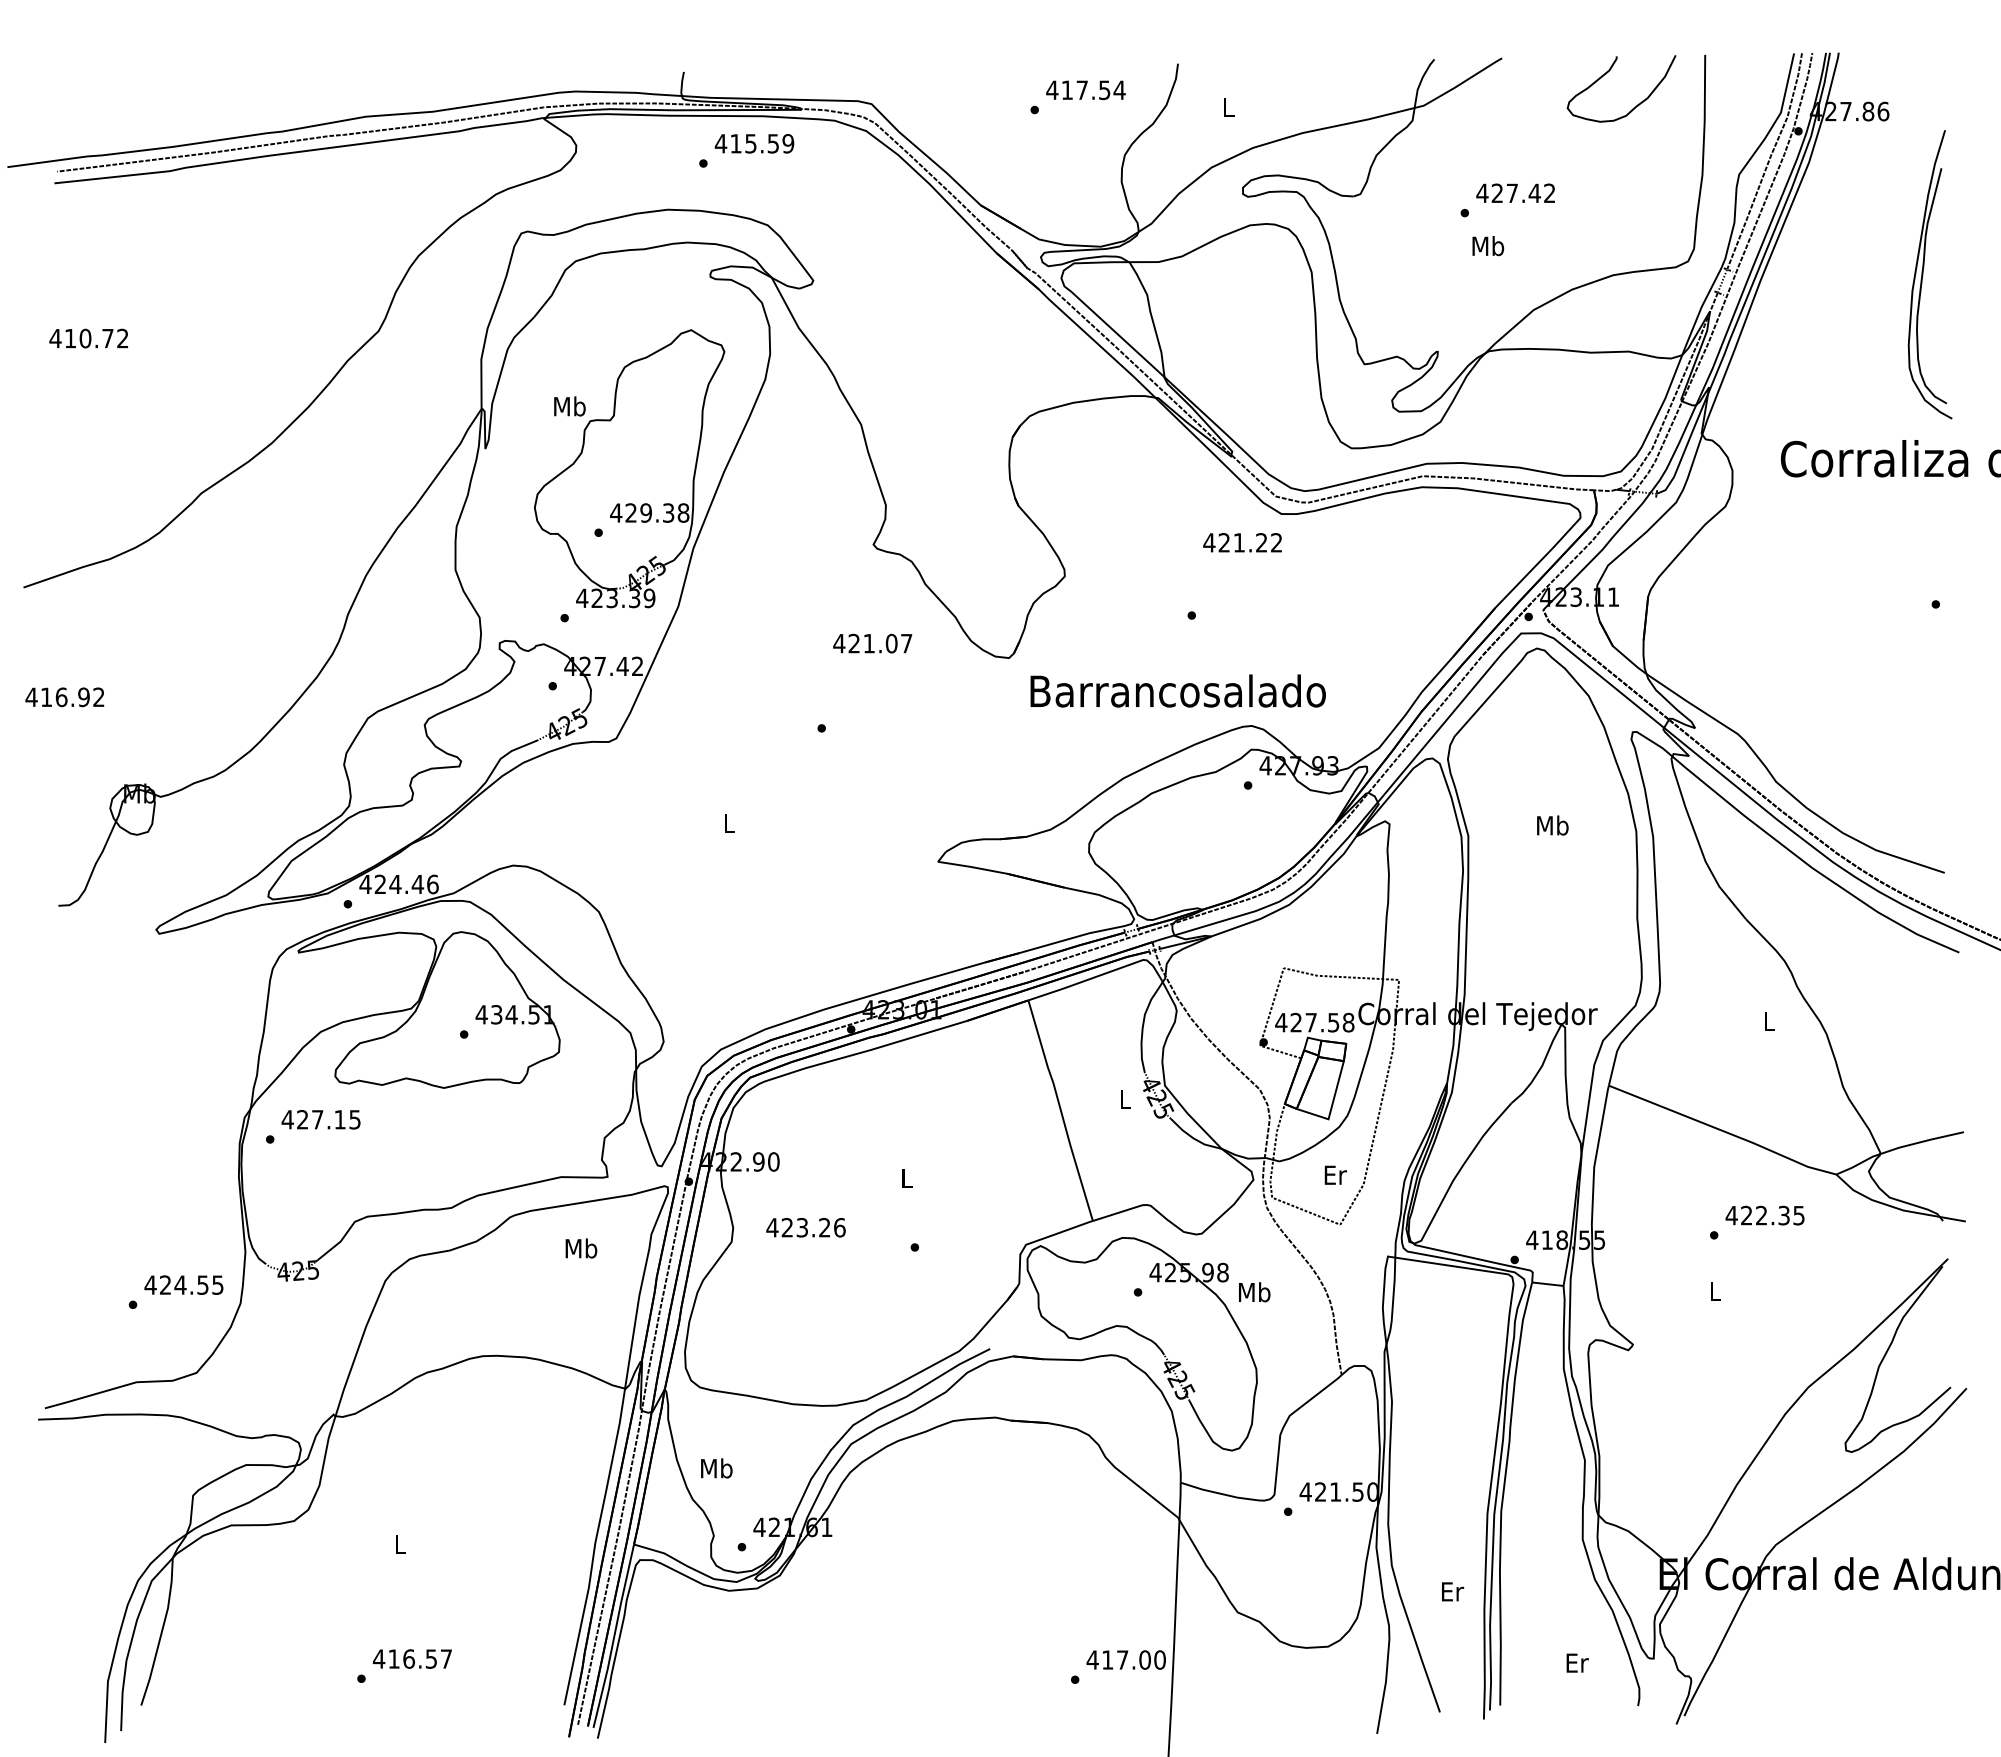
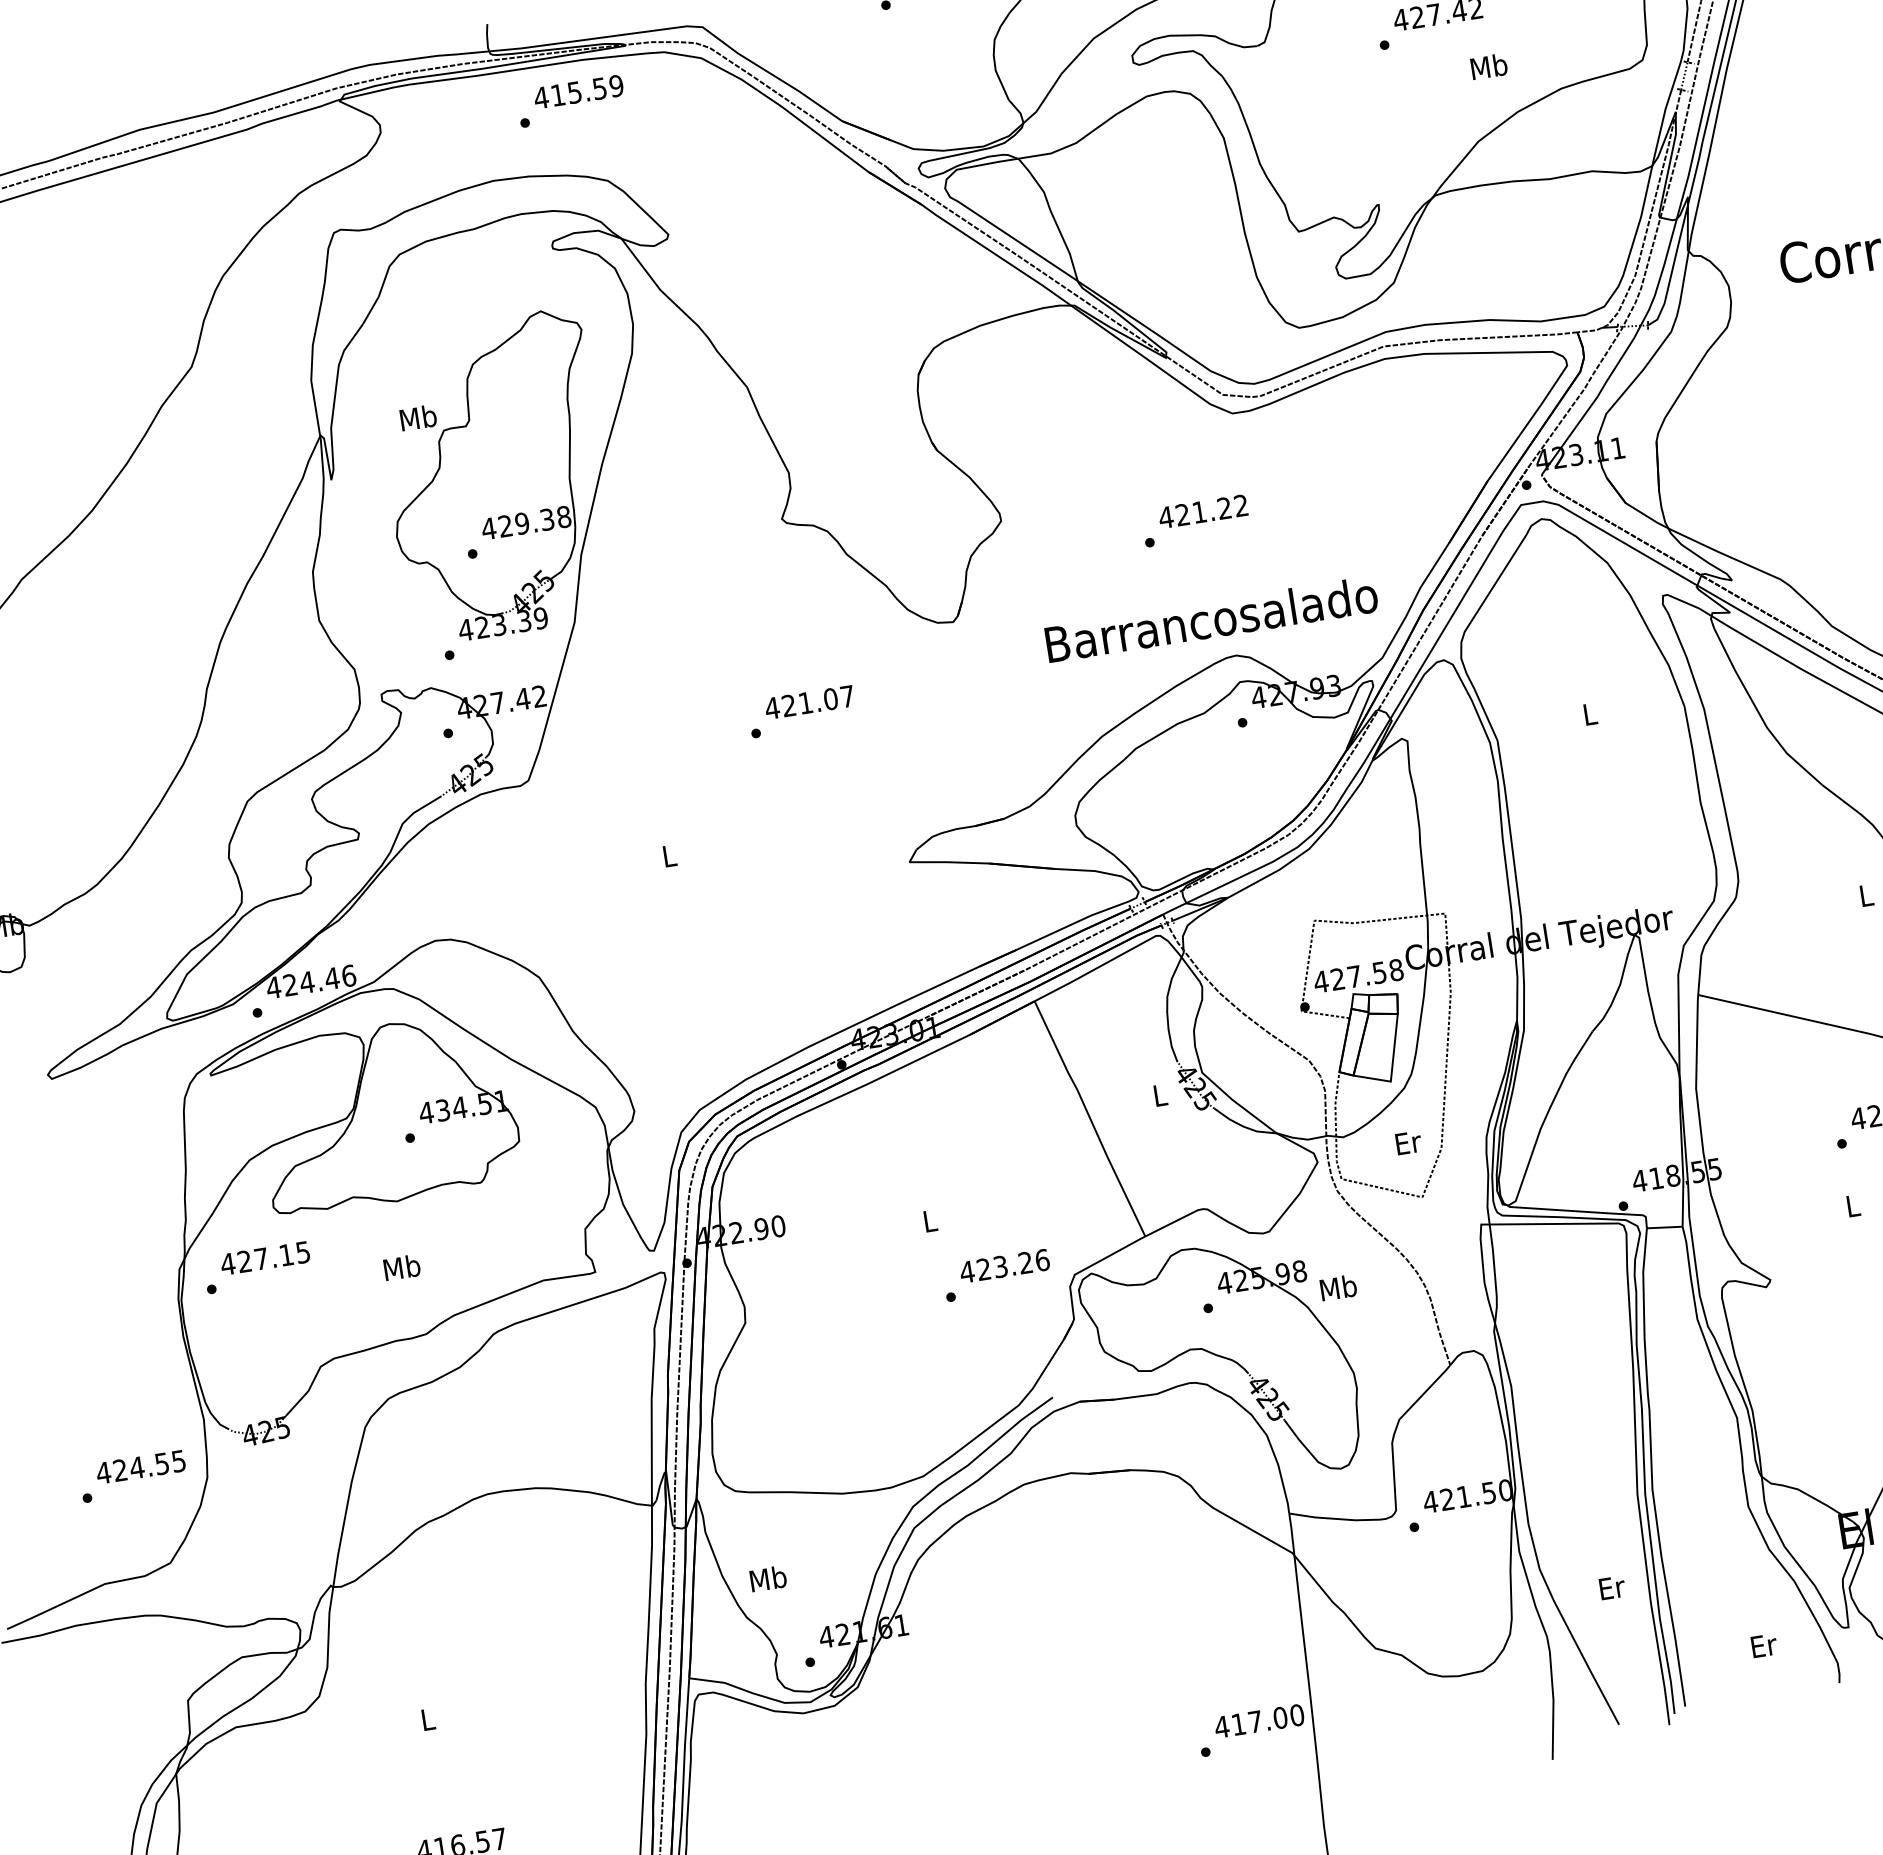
text: (1488, 246) -> (1489, 66), moved
text: (1242, 542) -> (1203, 511), moved
text: (872, 643) -> (809, 702), moved
text: (1177, 690) -> (1210, 618), moved
text: (1552, 825) -> (1589, 714), Mb -> L
text: (805, 1227) -> (1004, 1266), moved
text: (581, 1248) -> (402, 1267), moved

